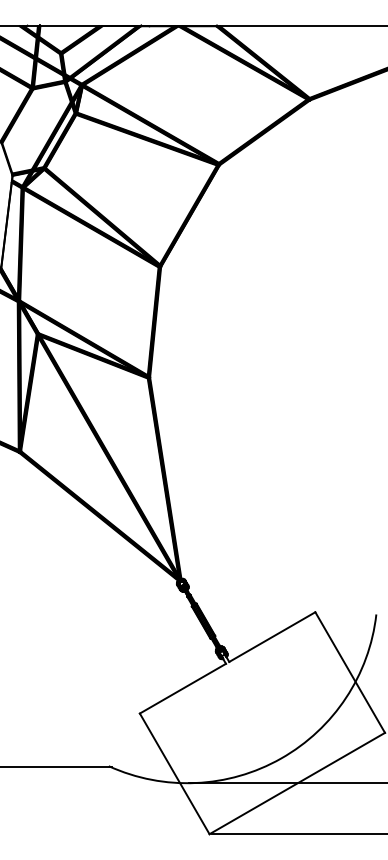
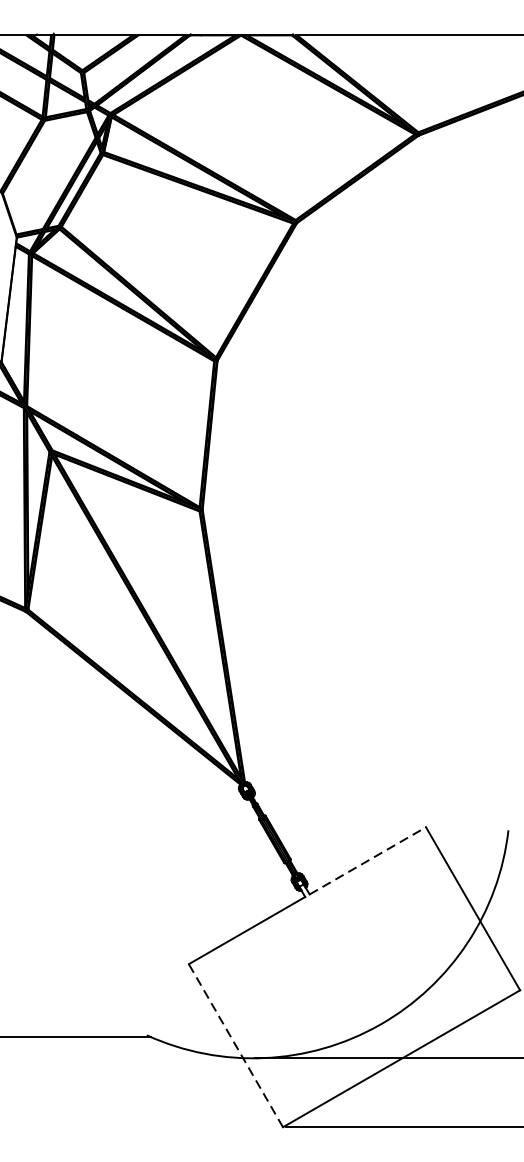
line: (272, 637) -> (368, 861), solid -> dashed
line: (174, 773) -> (235, 1045), solid -> dashed

